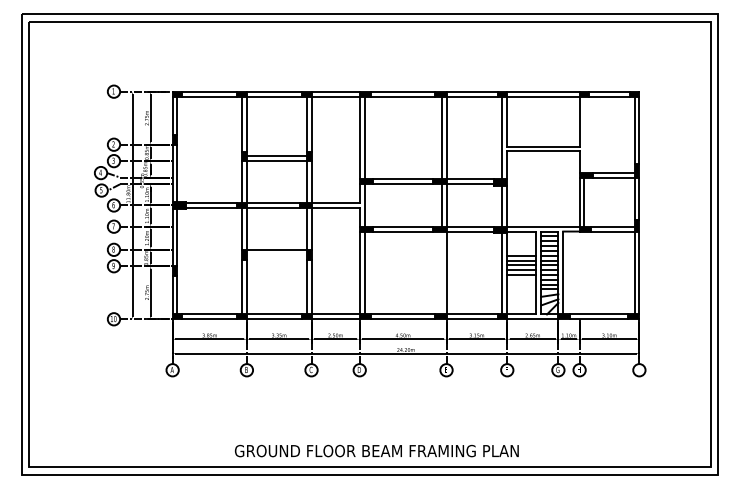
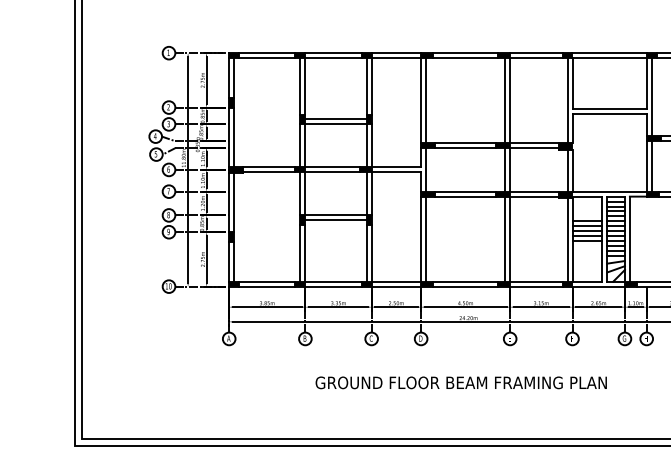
line: (584, 134) -> (651, 97), added
line: (276, 254) -> (335, 220), added
line: (441, 272) -> (505, 238), added
text: (376, 450) -> (460, 382), moved

